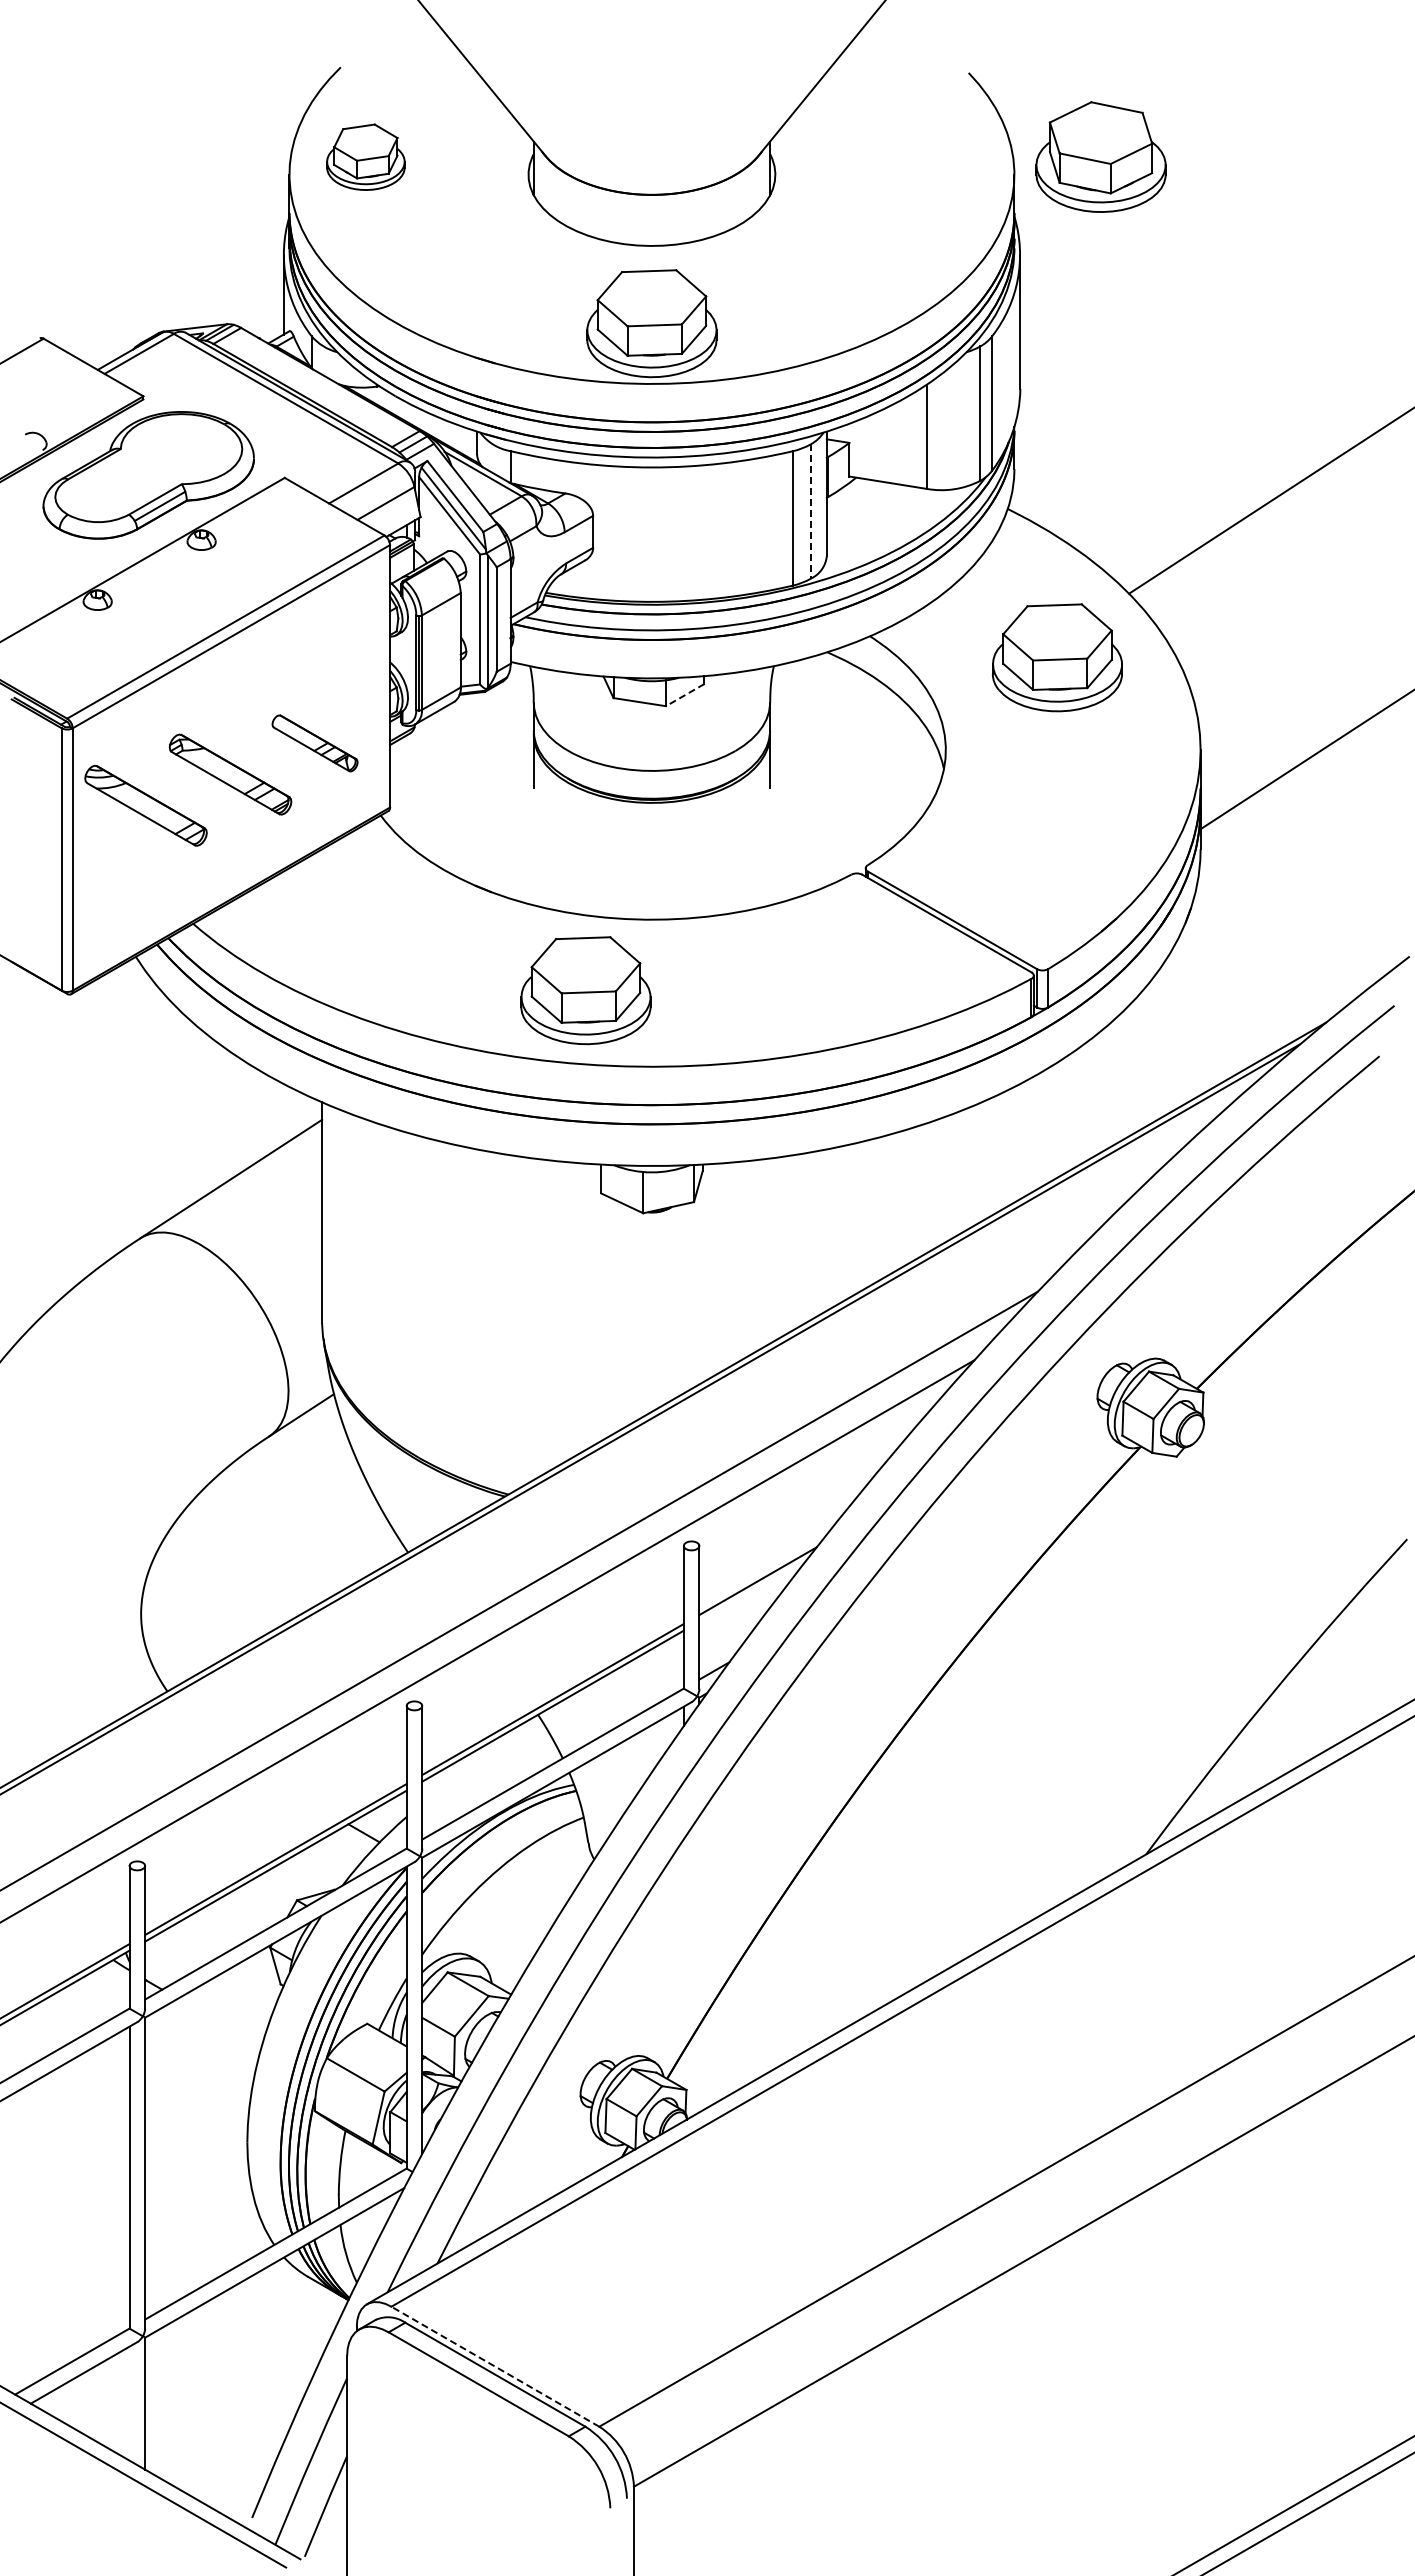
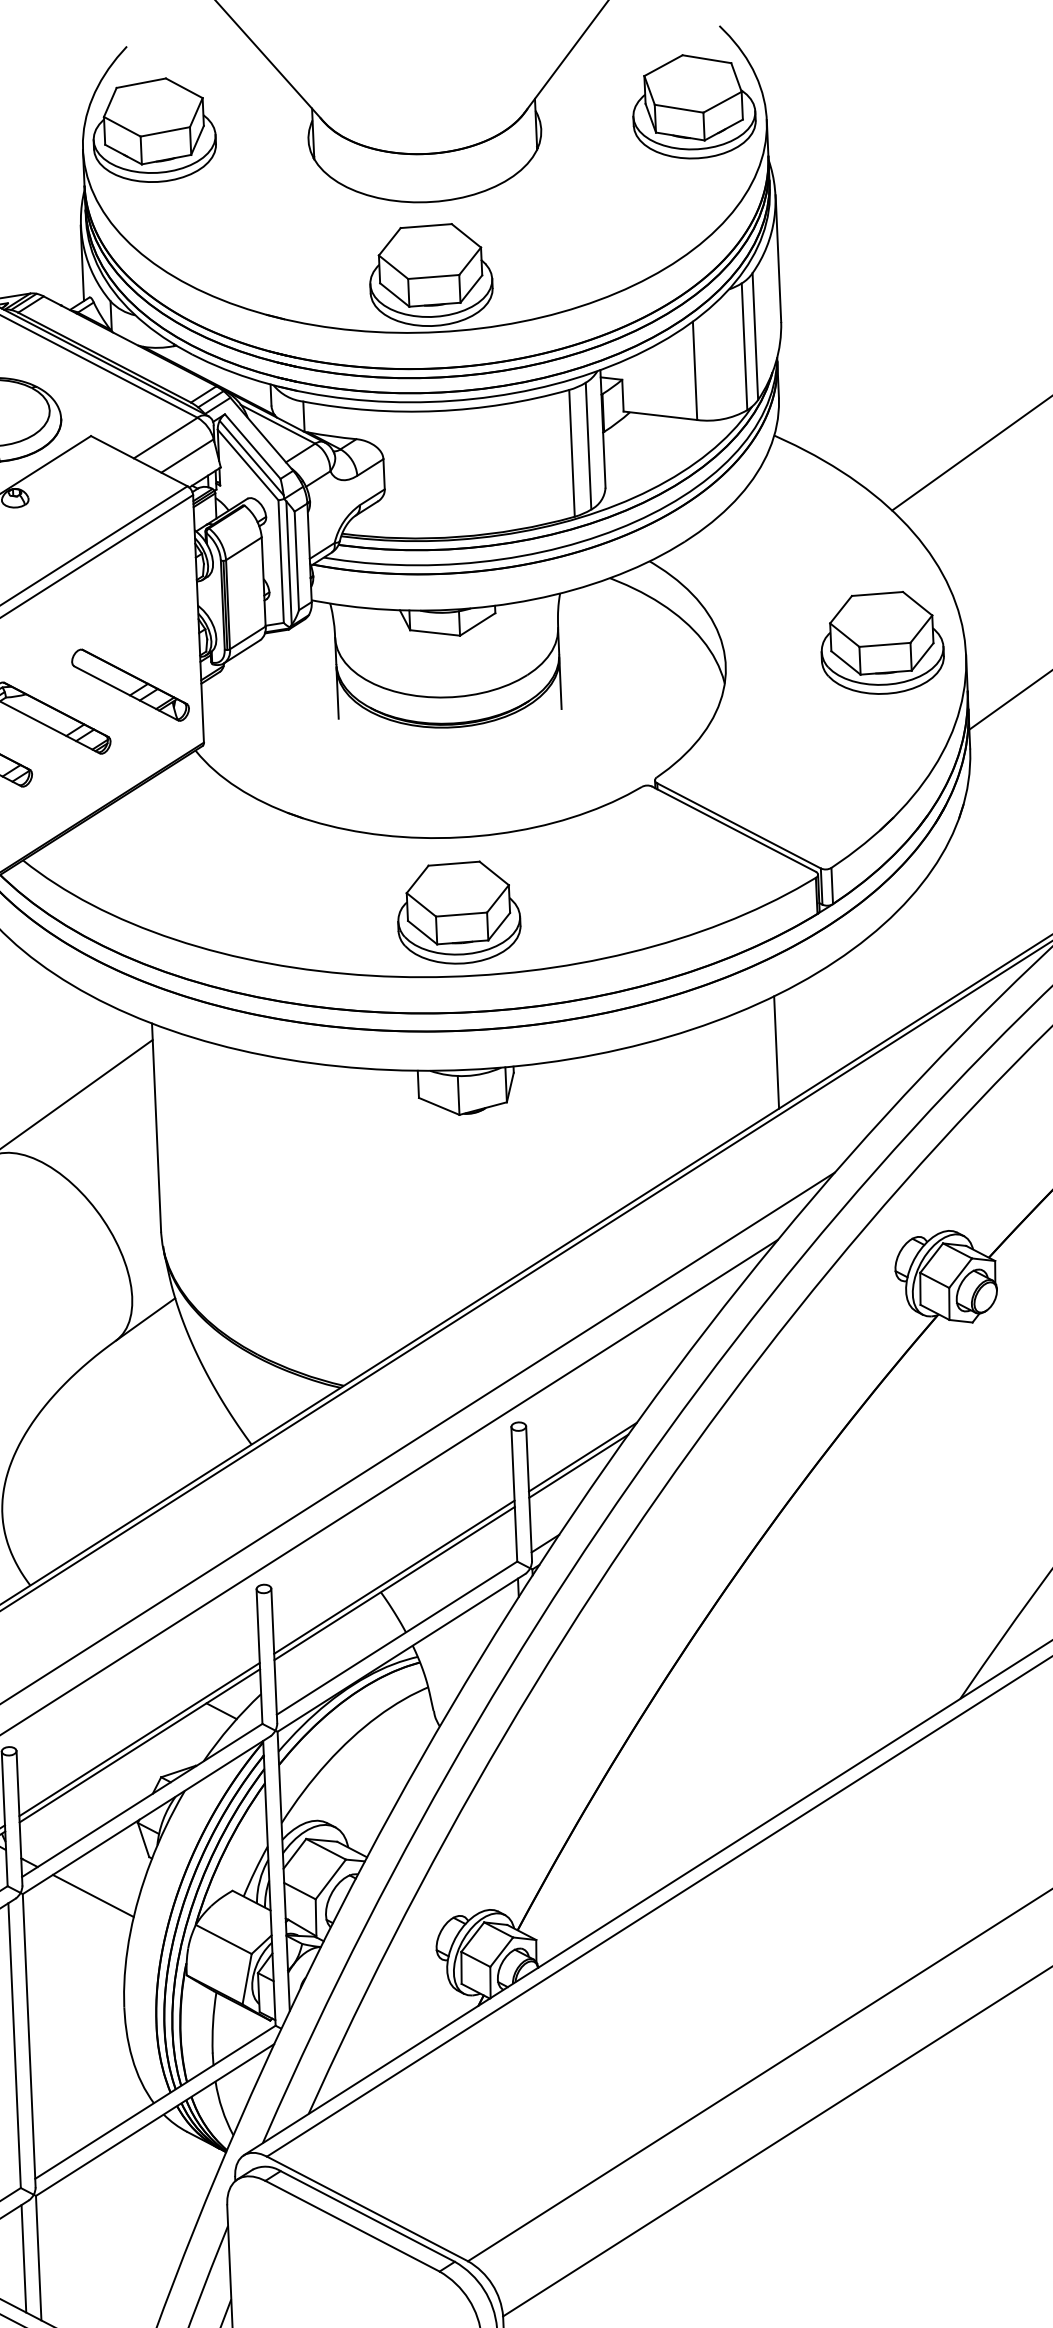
part: (365, 156) -> (153, 129), size x1.67
part: (1100, 156) -> (693, 106), moved
line: (810, 512) -> (588, 447), dashed -> solid
part: (1056, 657) -> (881, 643), moved
line: (684, 695) -> (477, 624), dashed -> solid
part: (314, 743) -> (130, 685), size x1.43
part: (585, 990) -> (458, 912), moved
line: (981, 1161) -> (776, 1052), added
line: (753, 1590) -> (578, 1466), added
line: (219, 2022) -> (93, 1895), added
line: (494, 2366) -> (366, 2208), dashed -> solid
line: (129, 2403) -> (23, 2258), added

